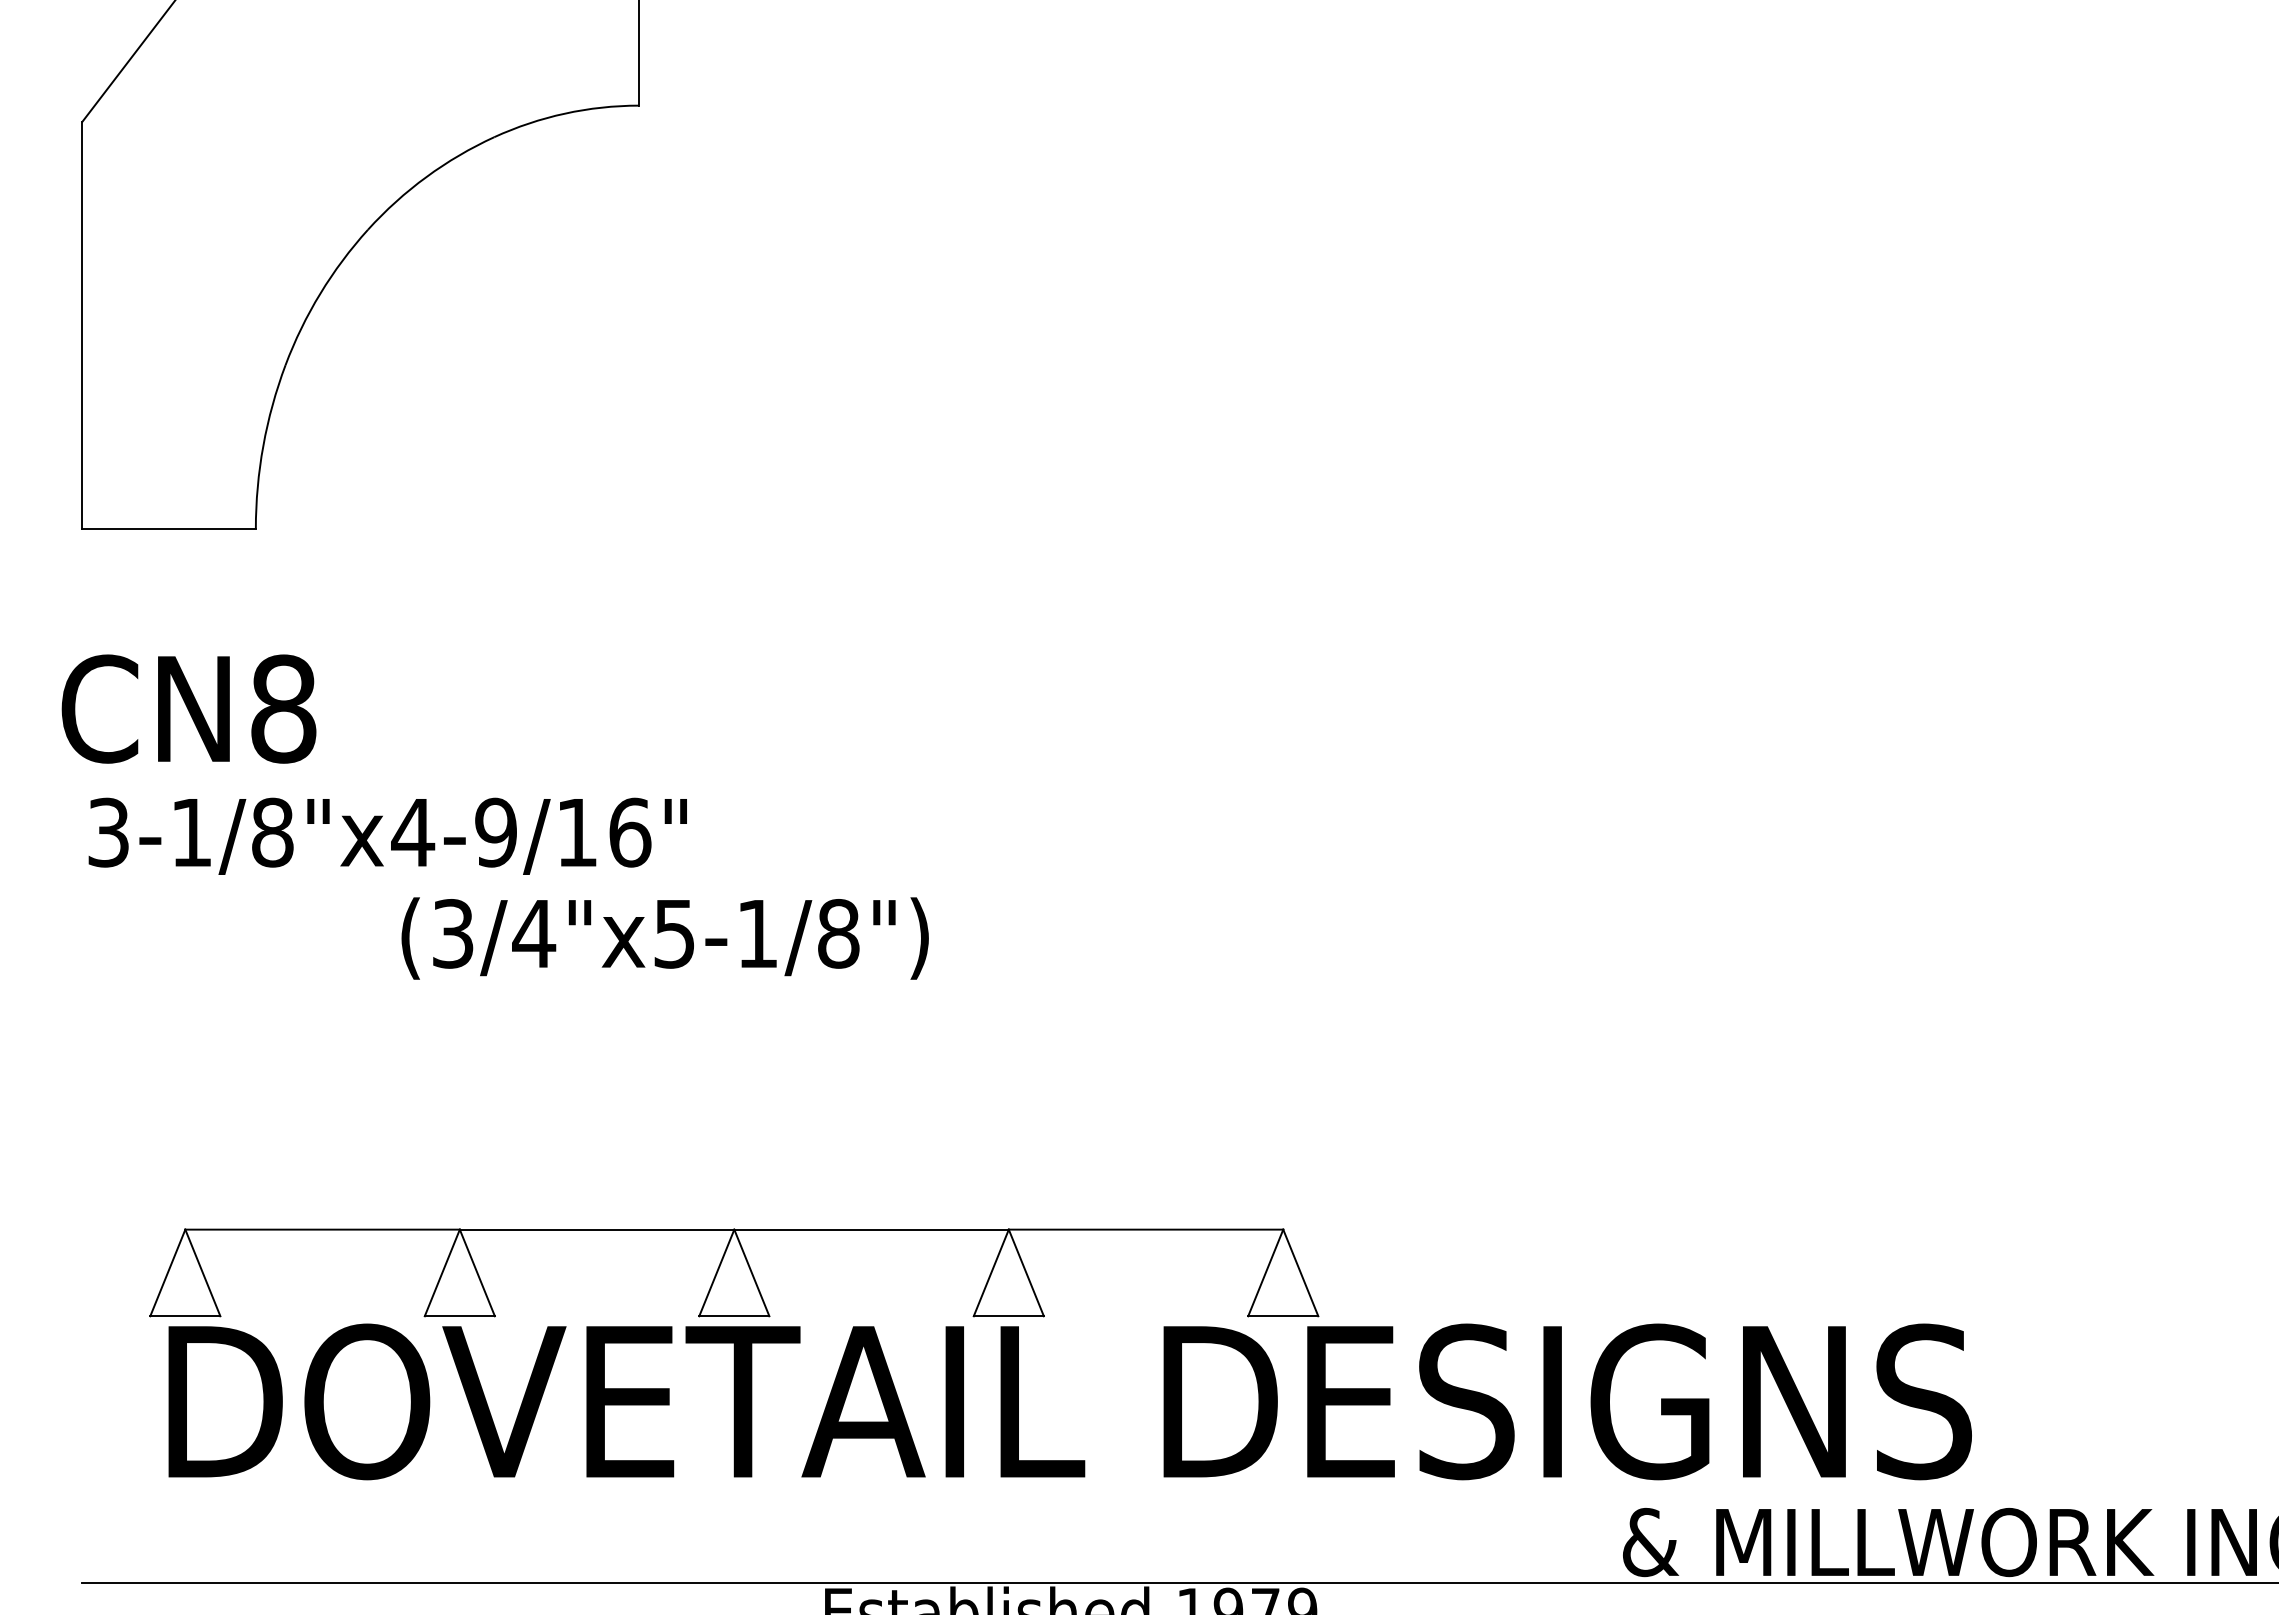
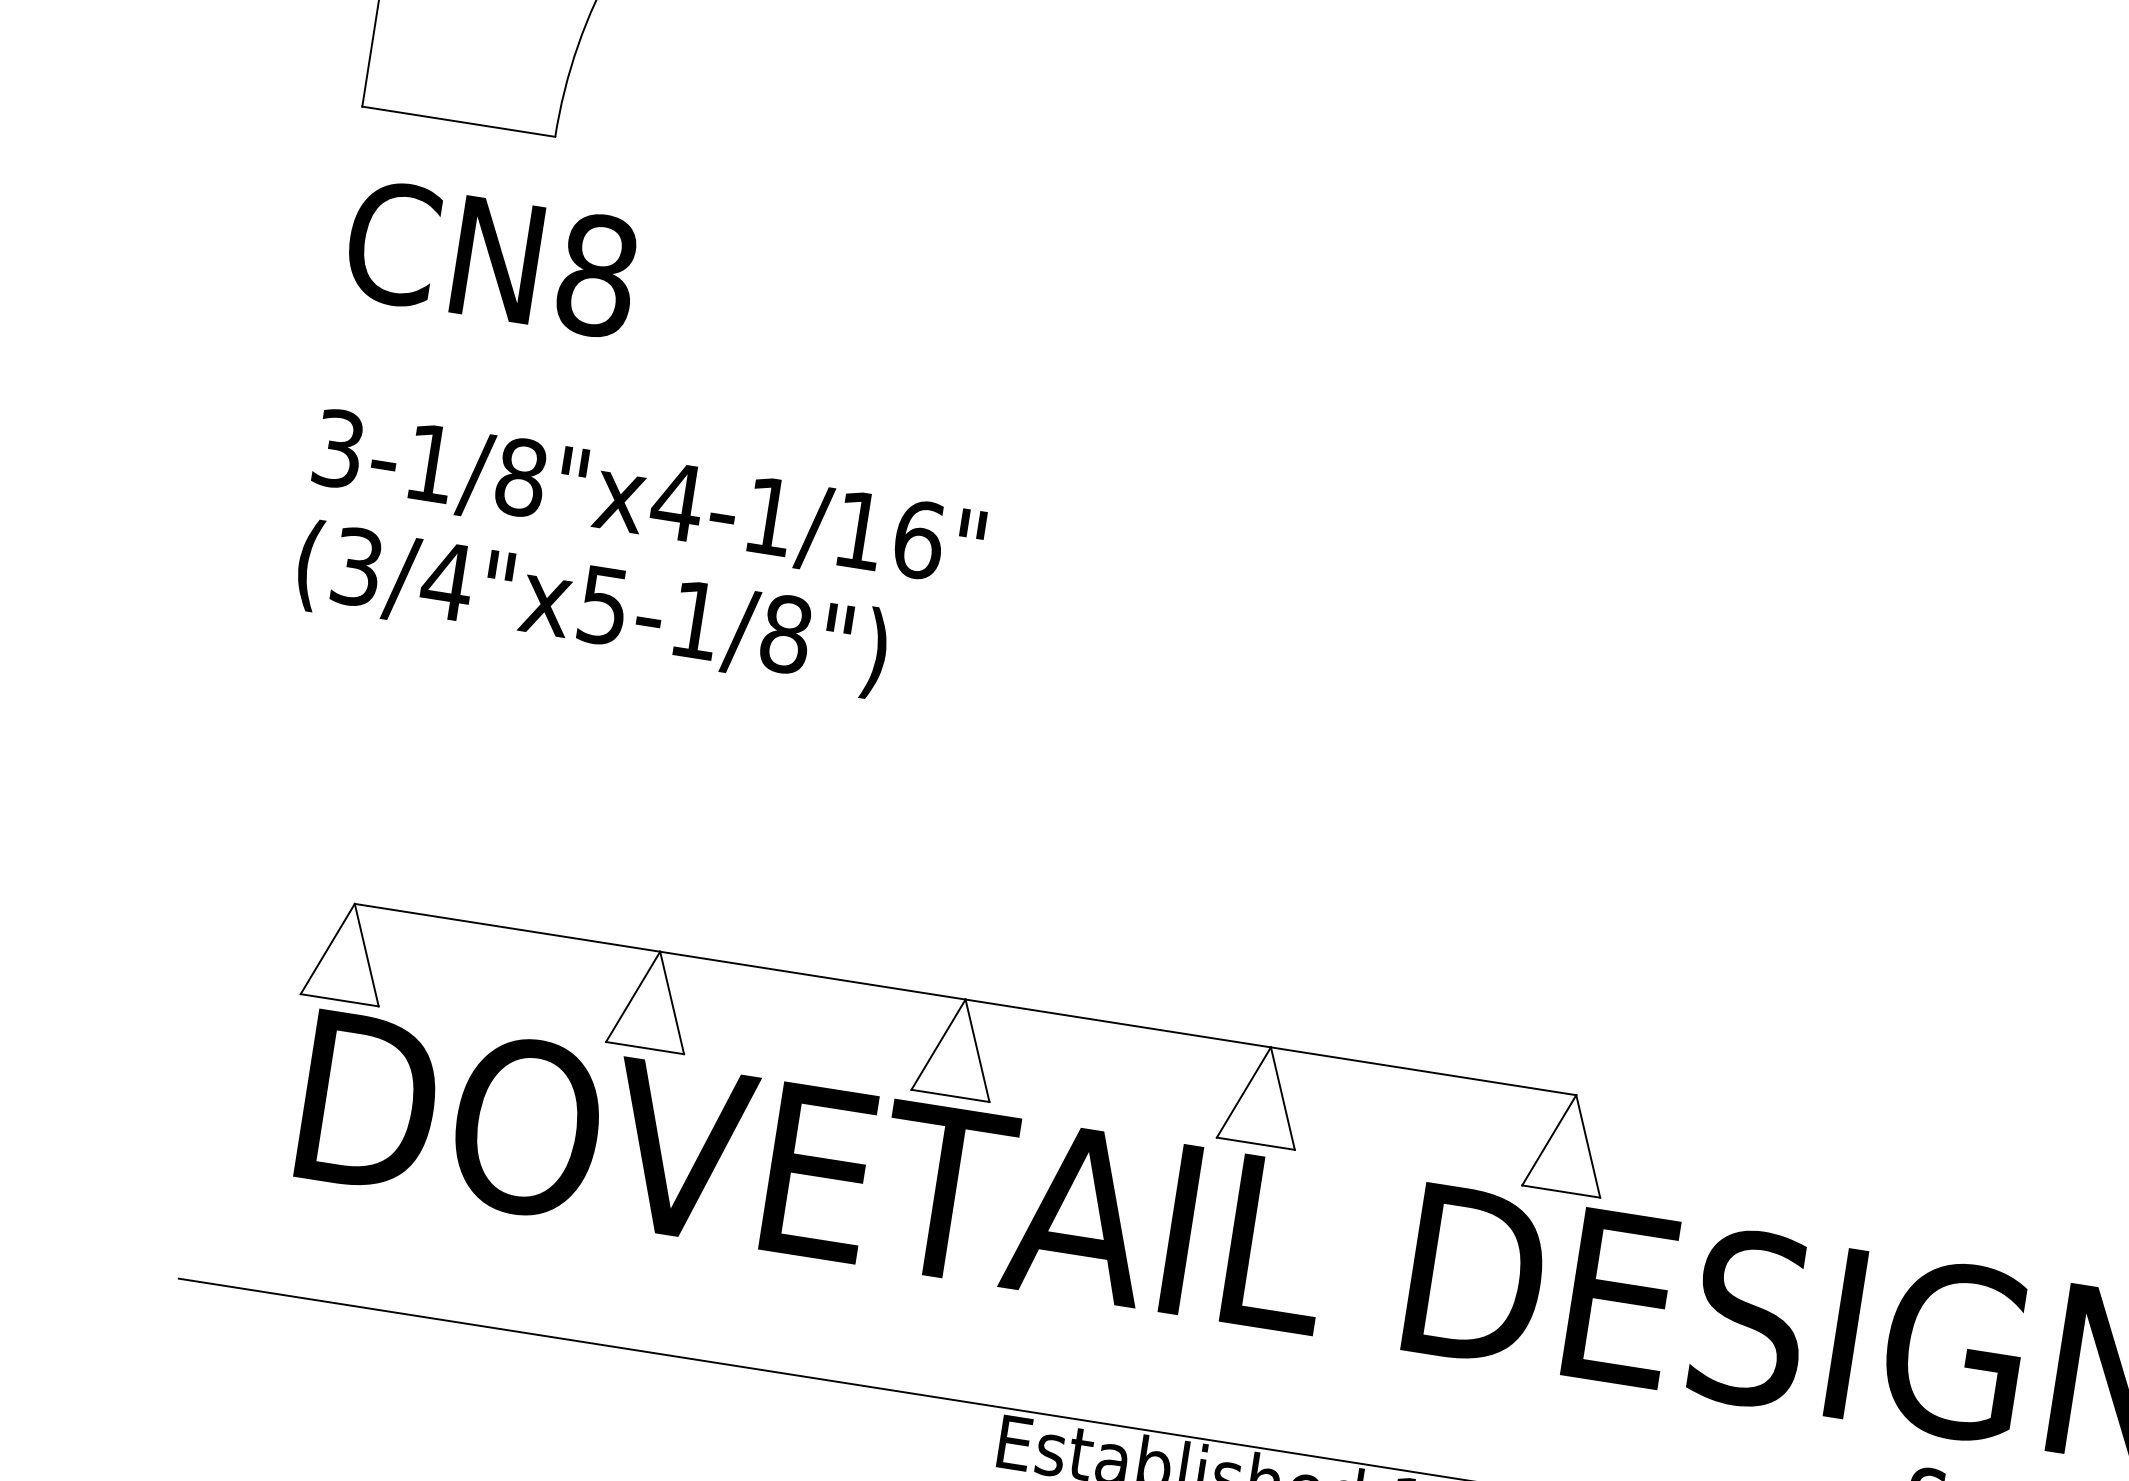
text: (188, 708) -> (491, 258), moved
text: (495, 832) -> (769, 516), 3-1/8"x4-9/16" -> 3-1/8"x4-1/16"
text: (664, 938) -> (591, 609), moved

